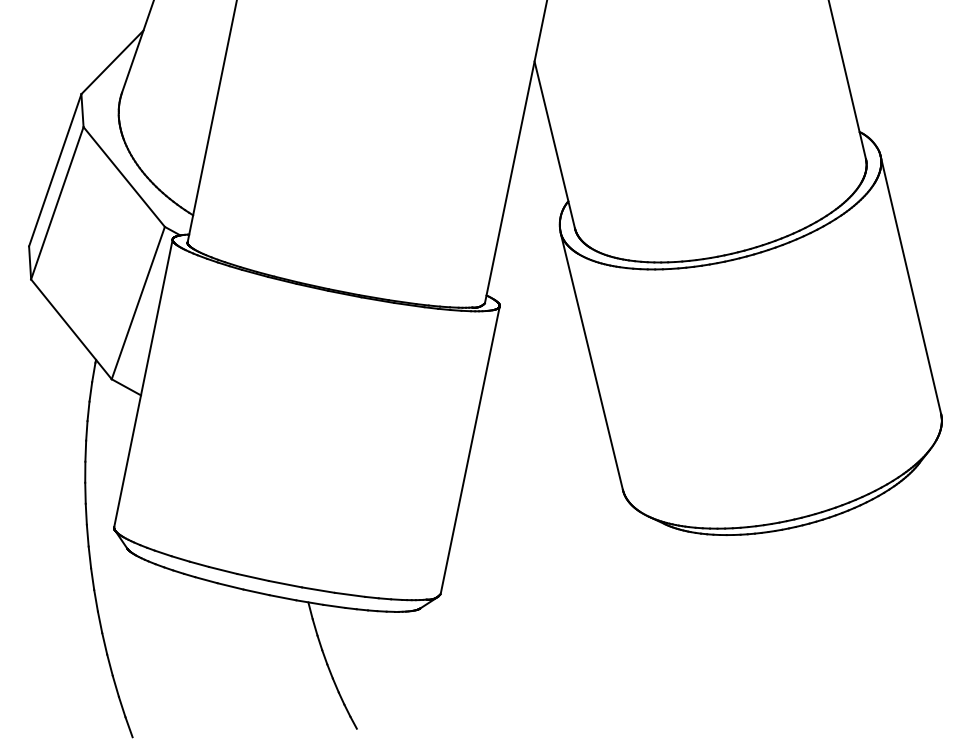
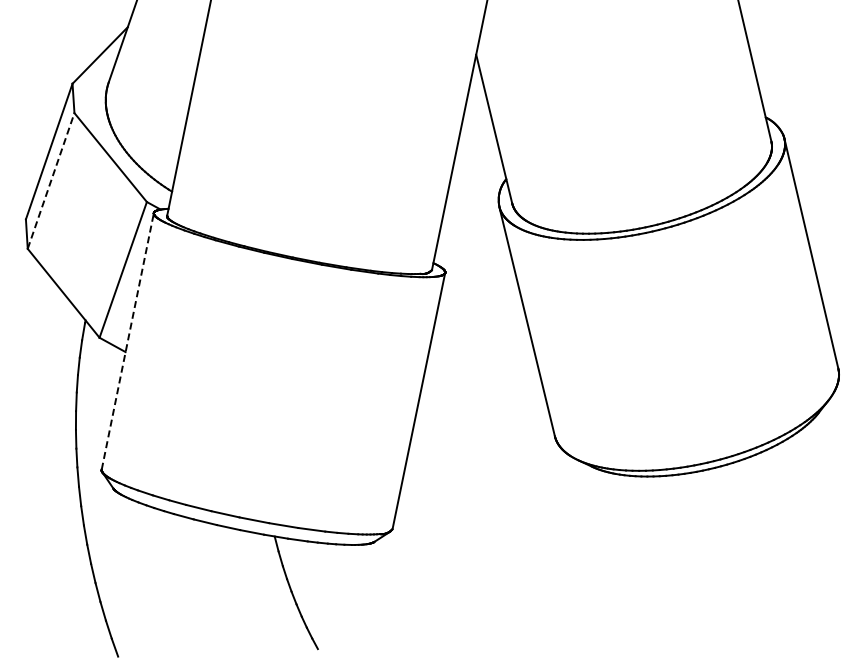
line: (57, 202) -> (51, 180), solid -> dashed
line: (143, 383) -> (127, 341), solid -> dashed

